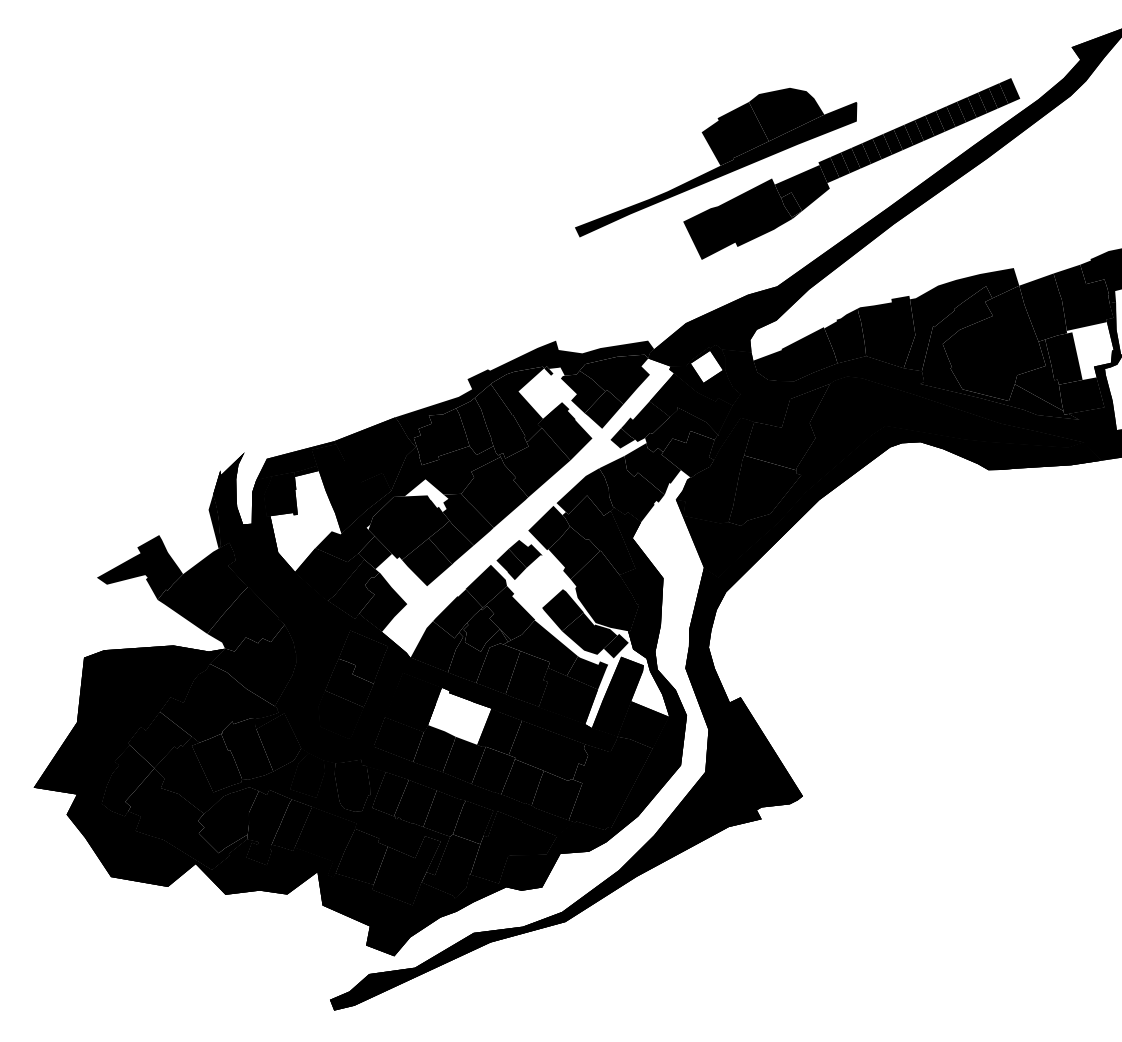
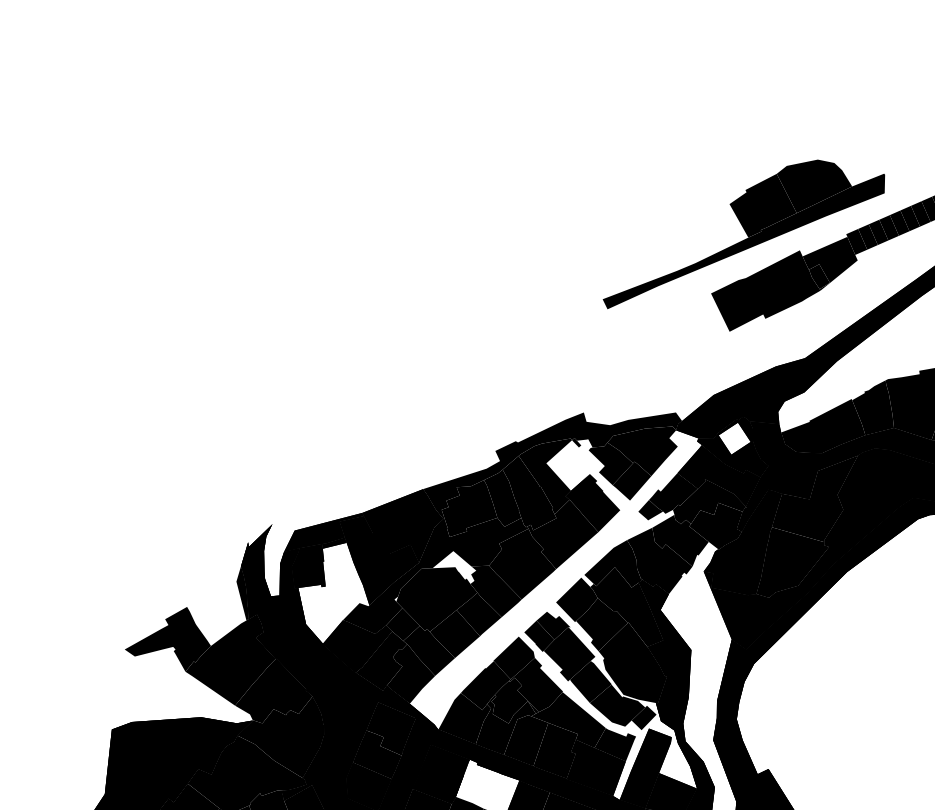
fill: (401, 578) -> (429, 650), added
fill: (541, 582) -> (569, 654), added

